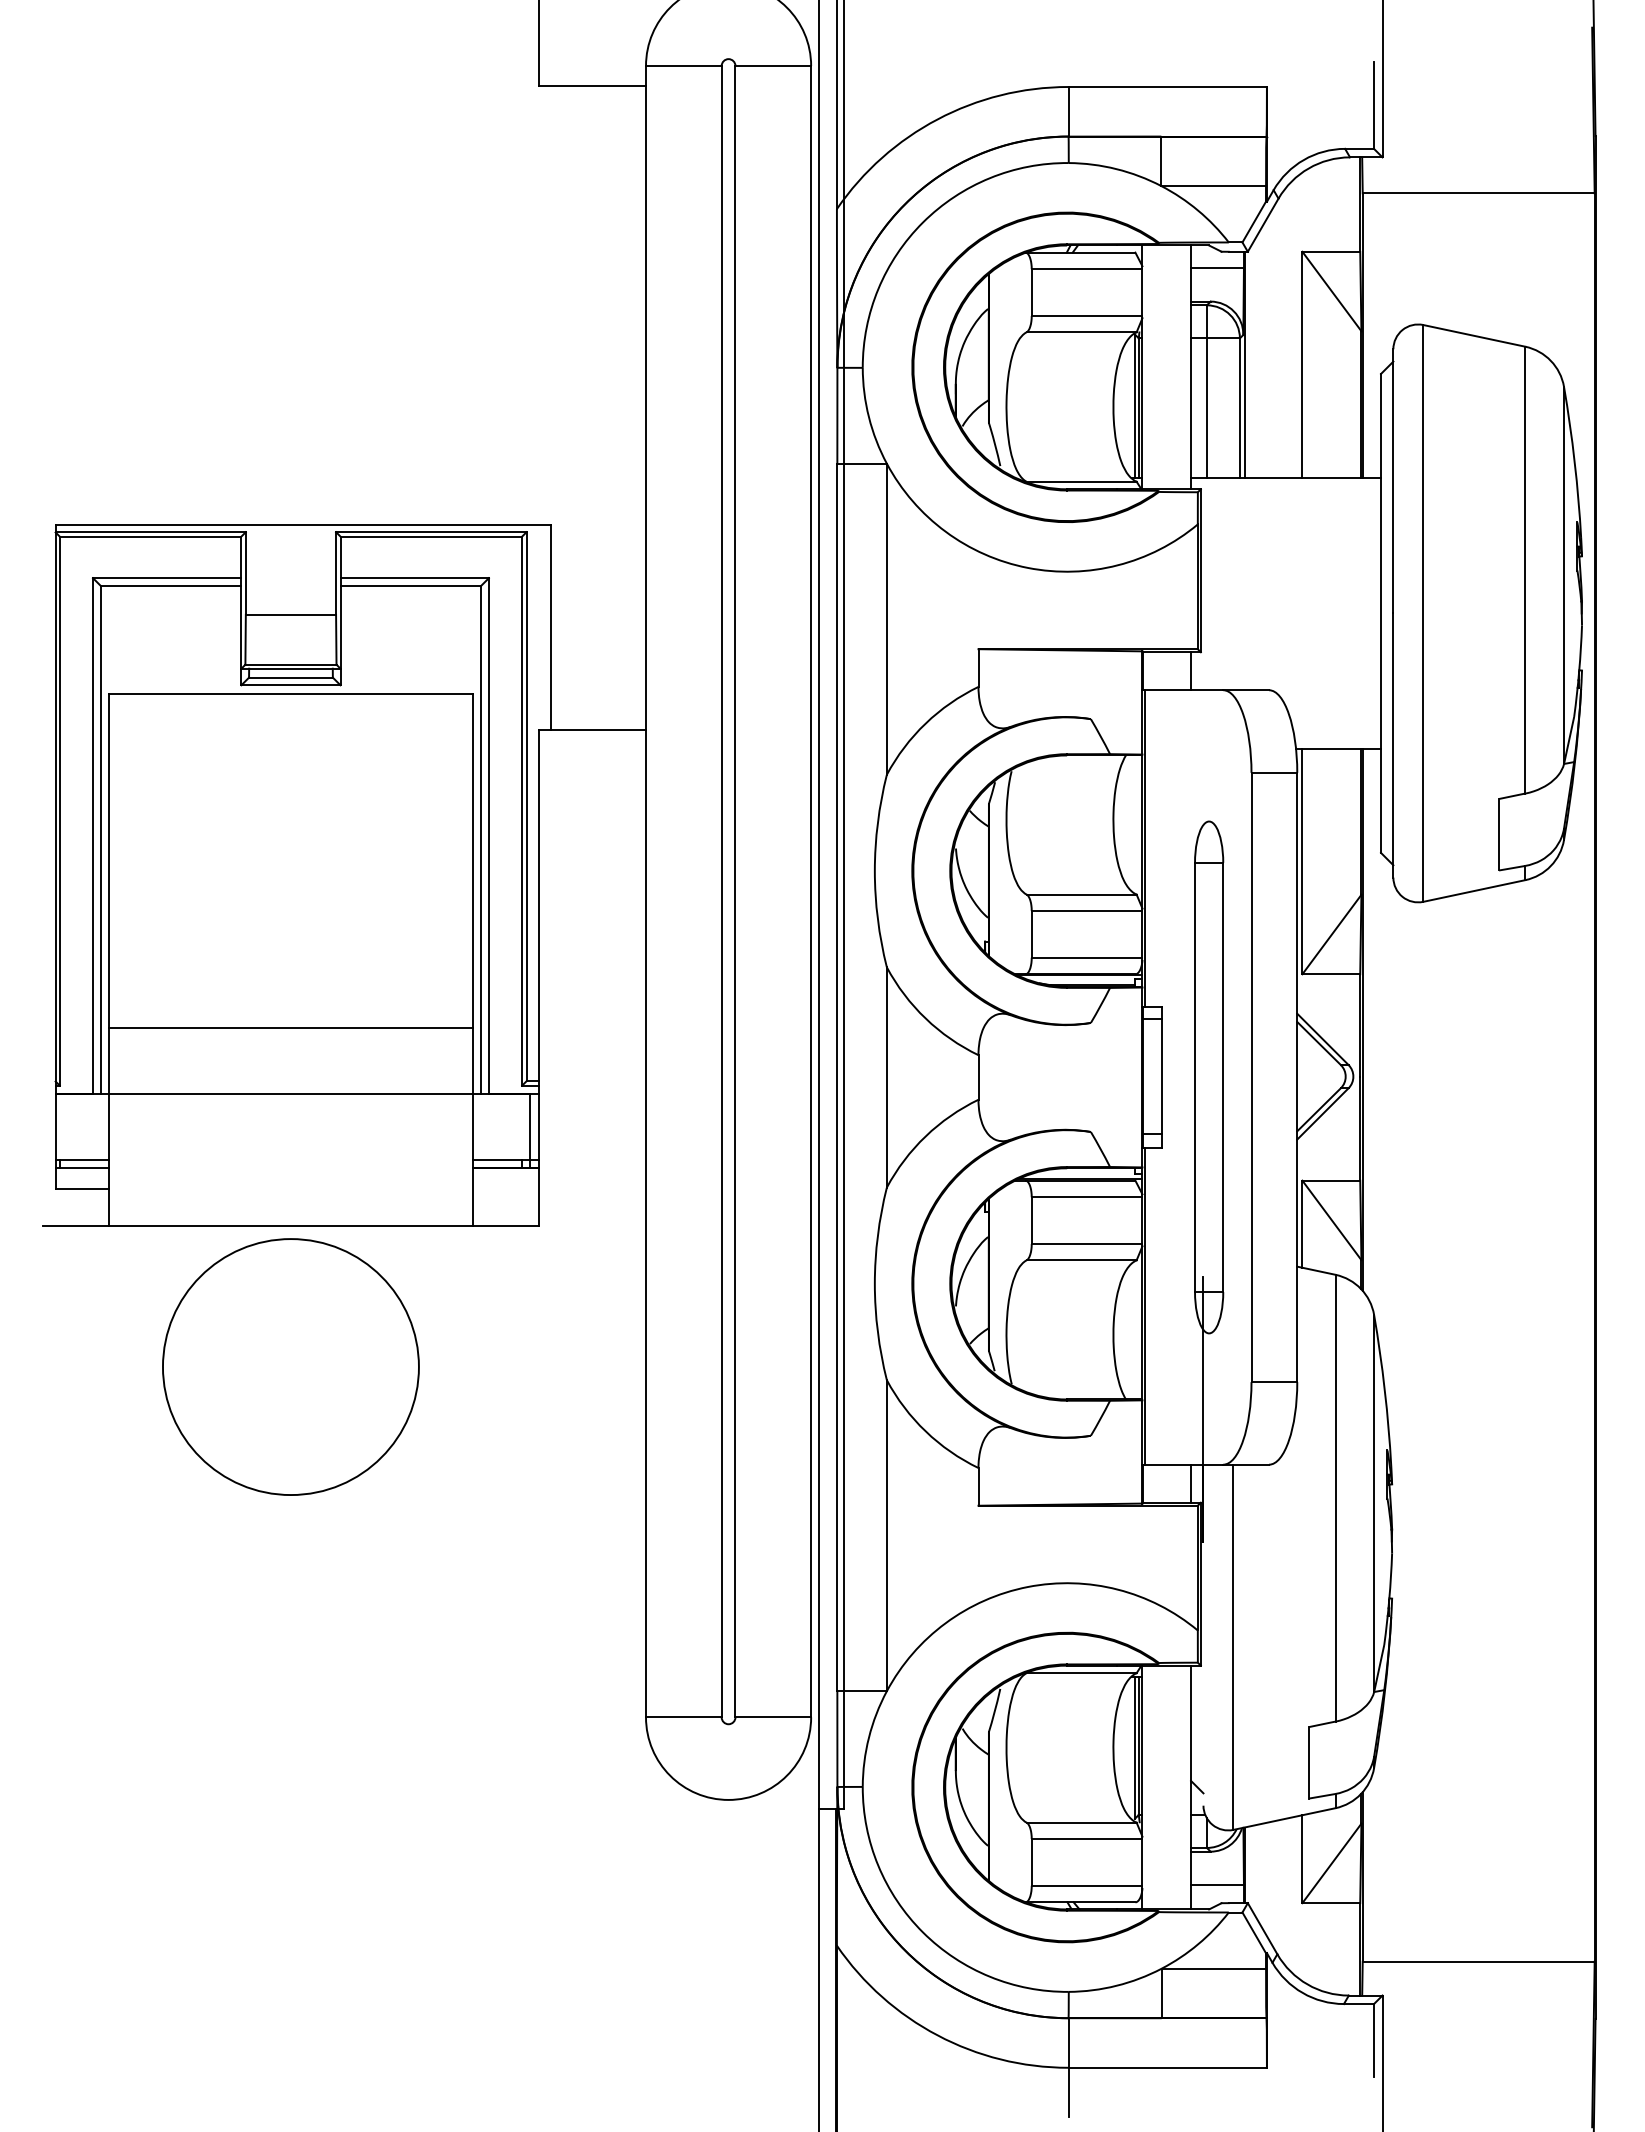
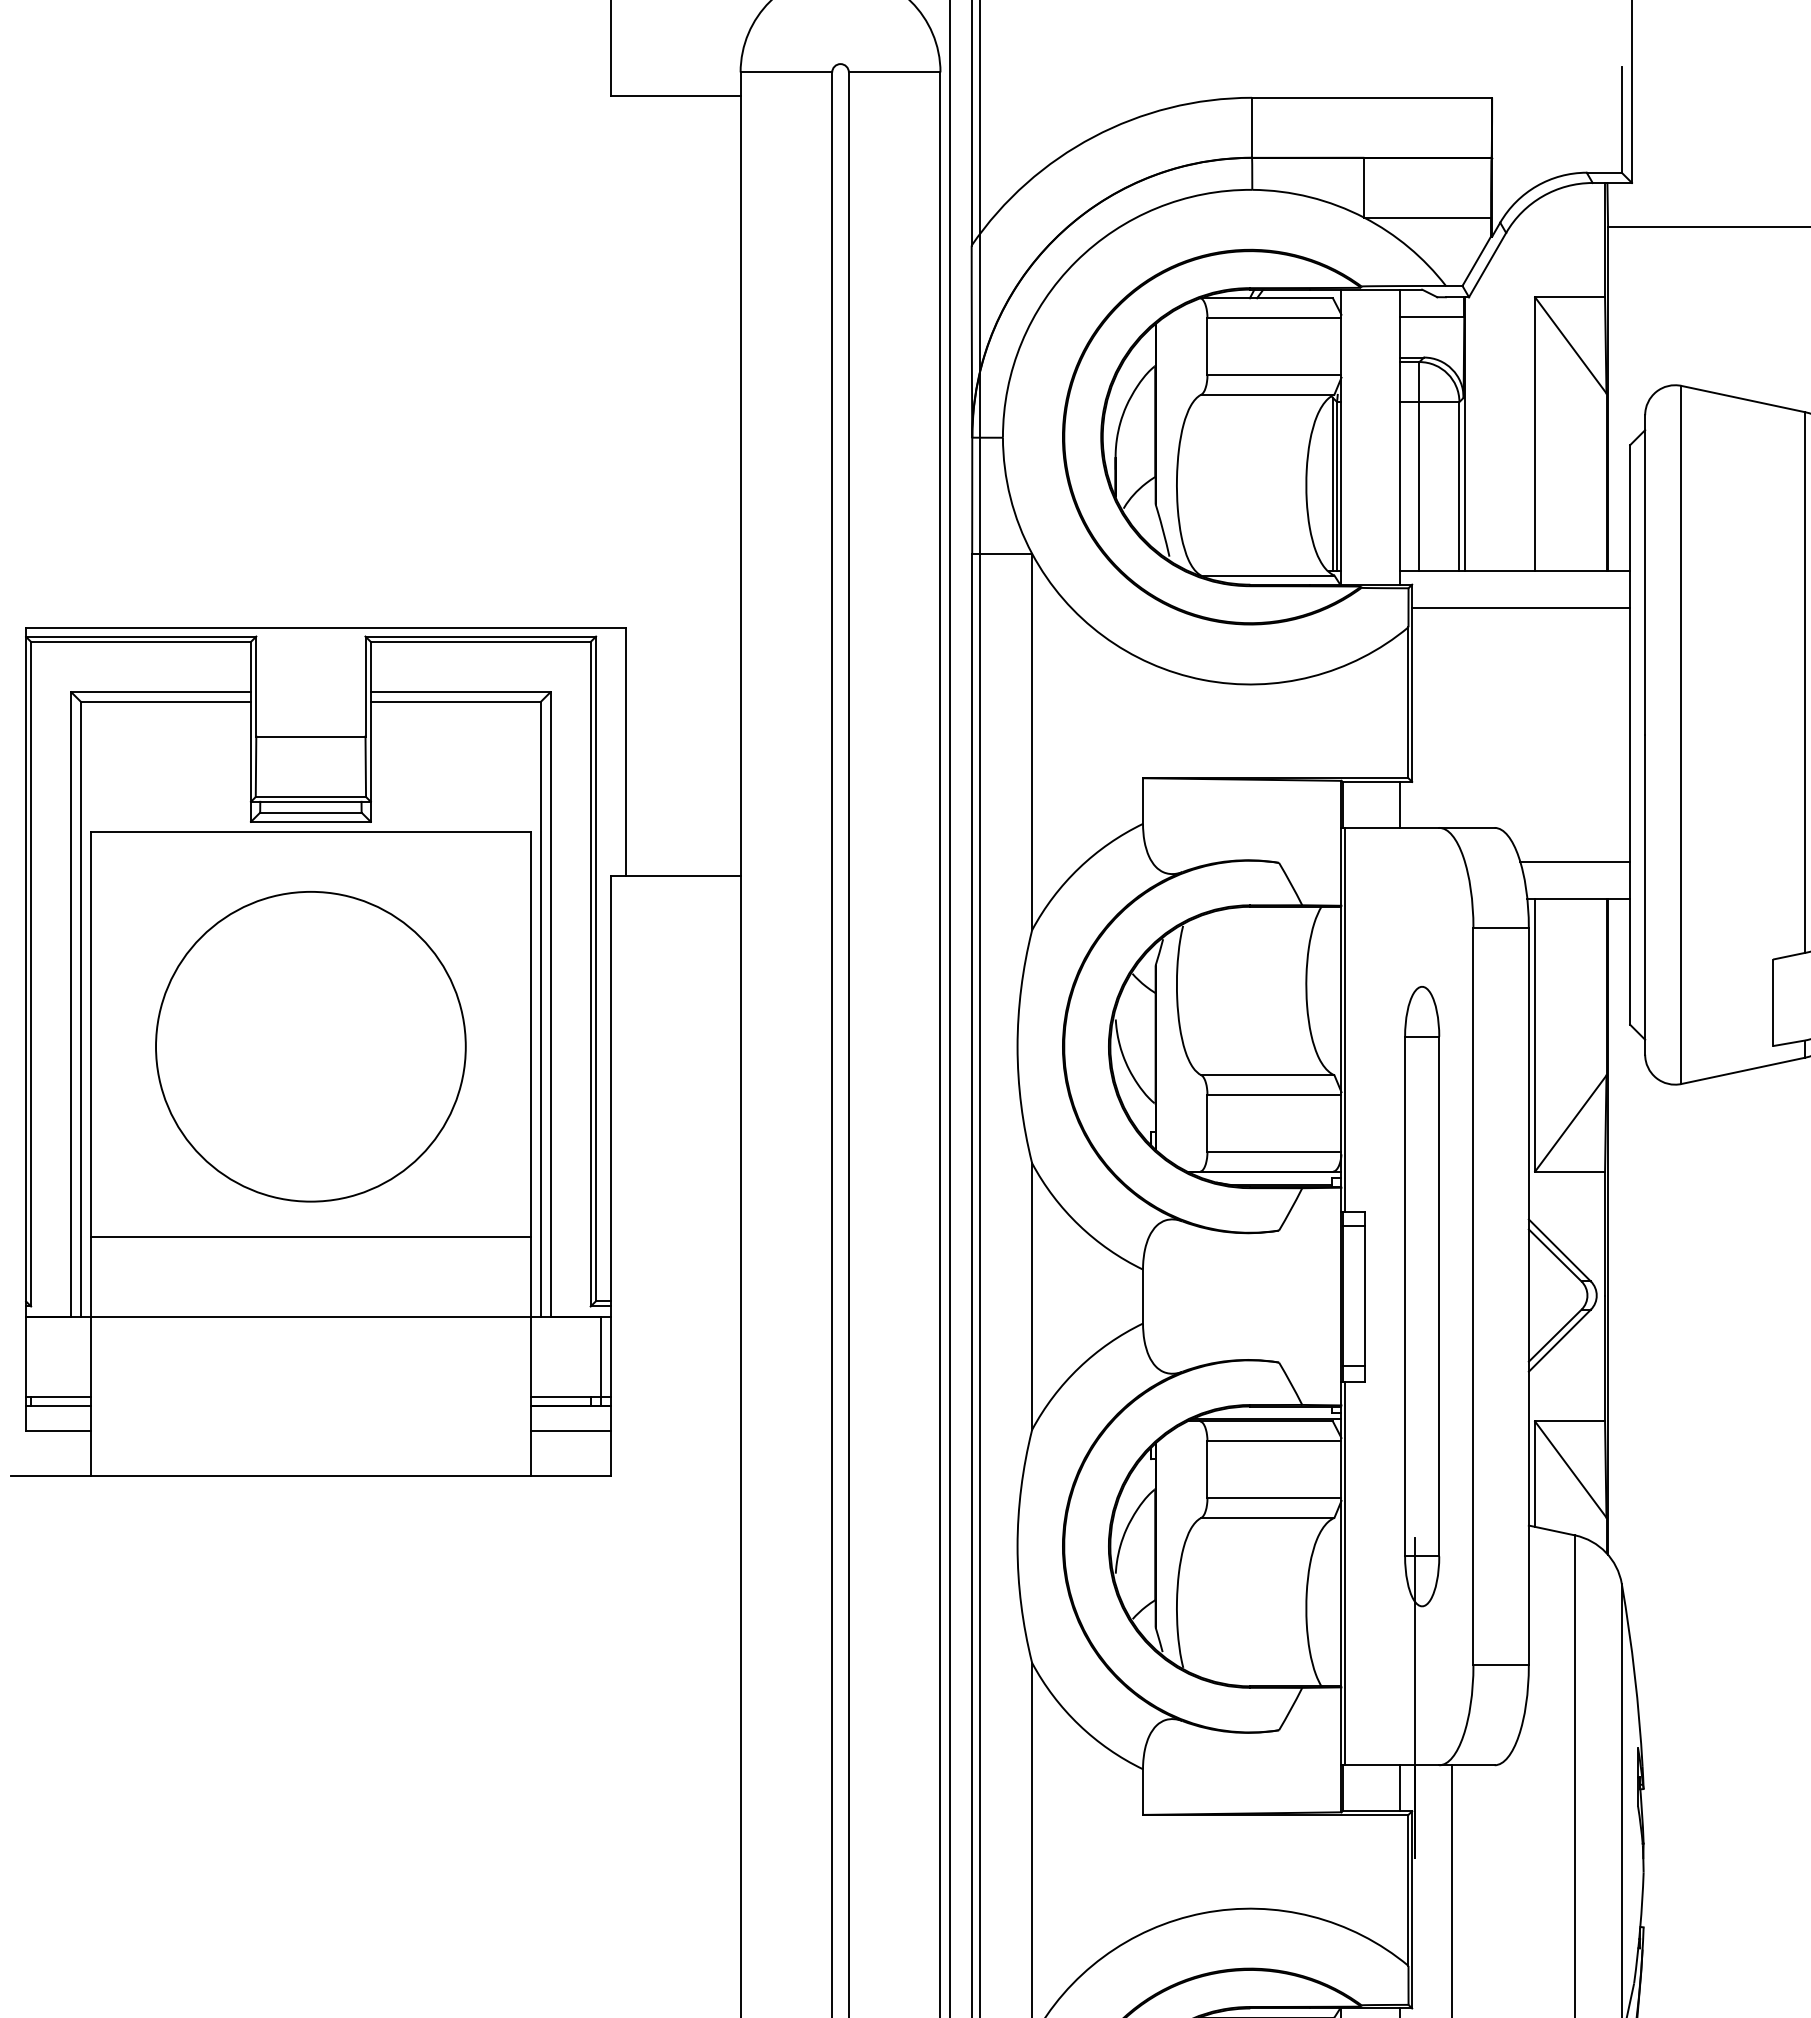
line: (1290, 508) -> (1520, 607), added
line: (1335, 718) -> (1575, 862), added
line: (505, 1188) -> (570, 1430), added
circle: (290, 1366) -> (310, 1046), moved

